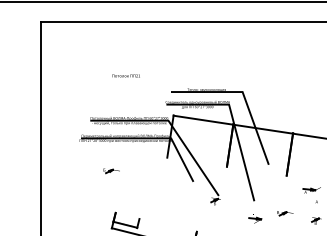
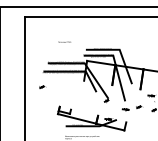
part: (110, 169) -> (42, 86), moved

